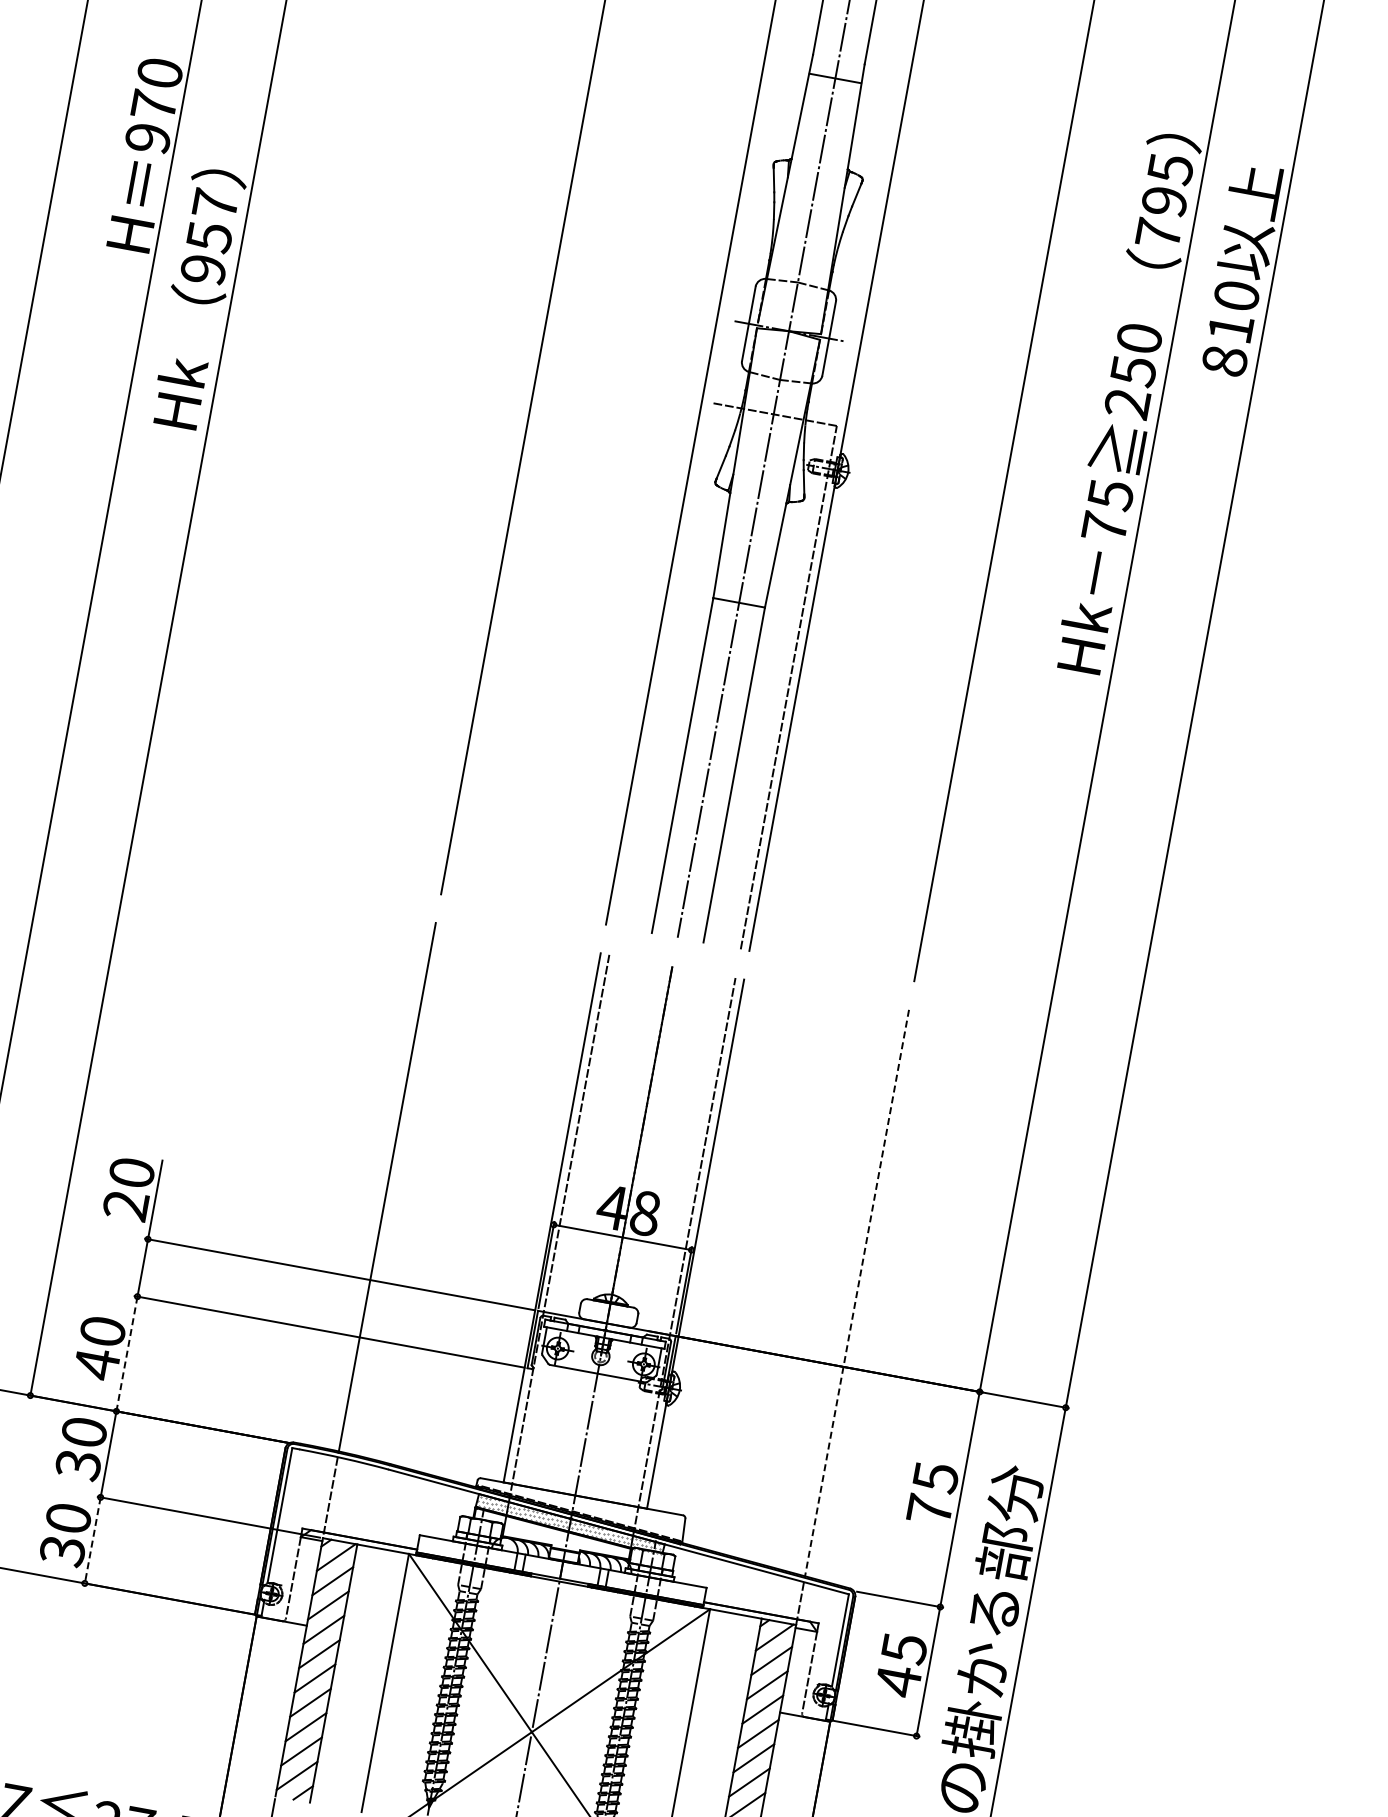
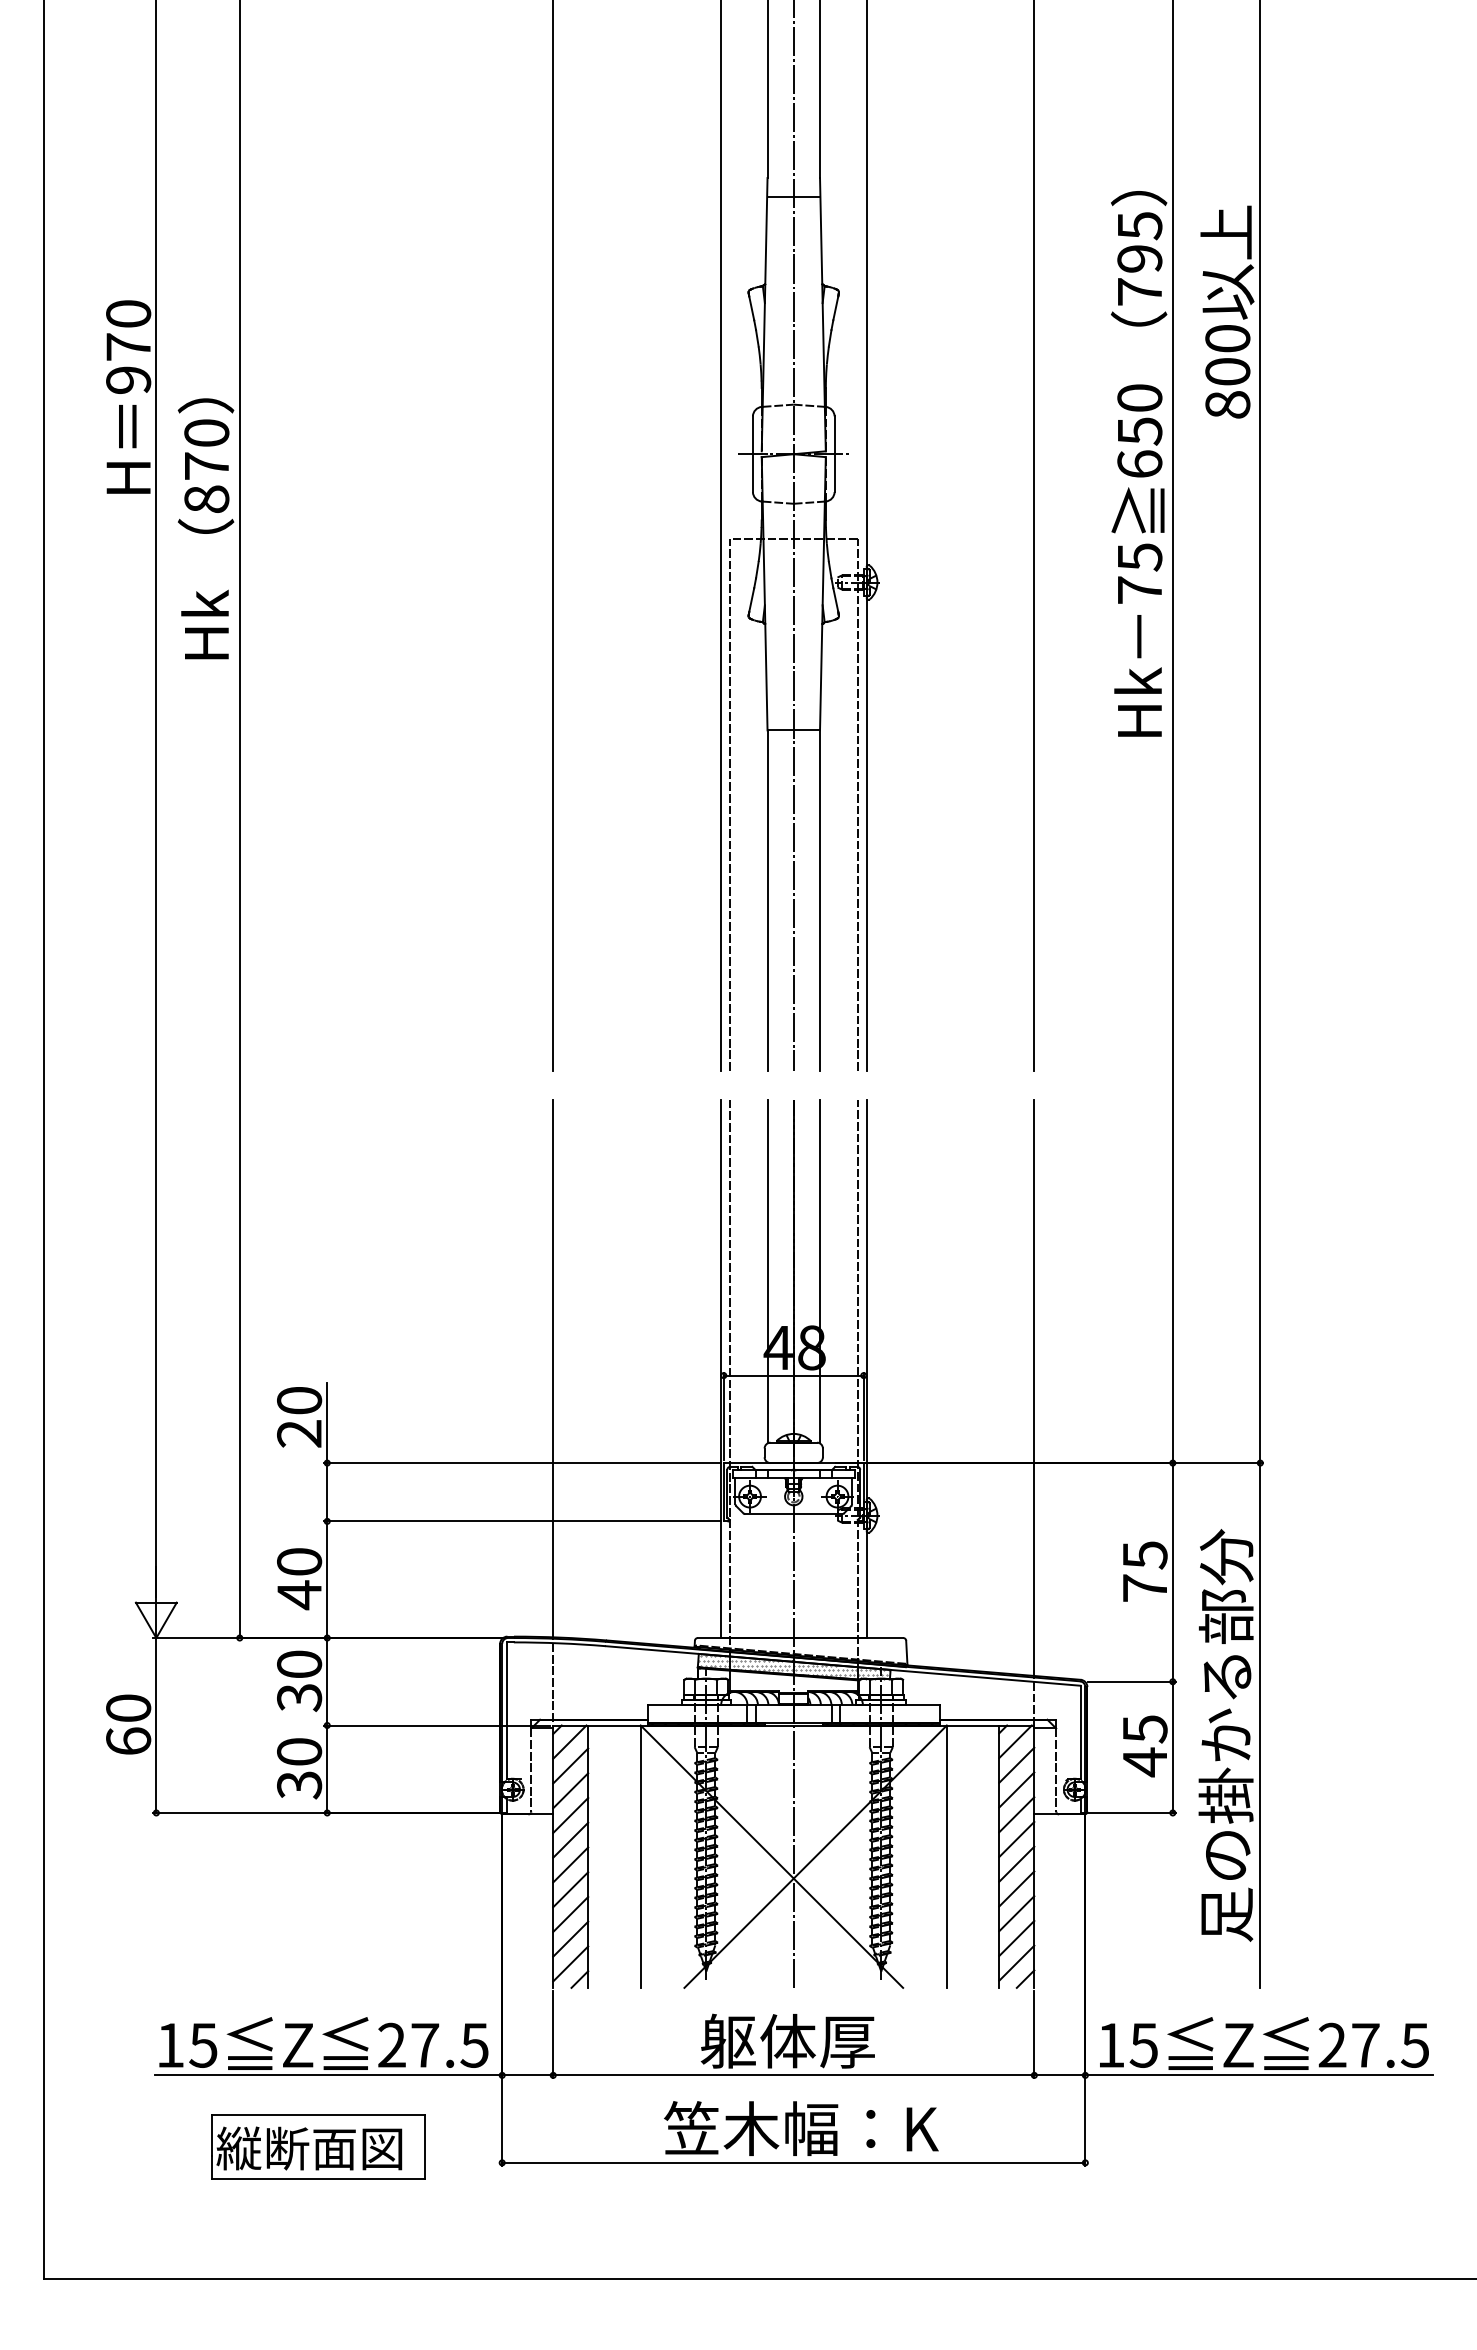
text: (209, 237) -> (206, 466), 957 -> 870
text: (1230, 328) -> (1227, 371), 810 -> 800
text: (1127, 403) -> (1139, 464), 250 -> 650
line: (662, 664) -> (729, 804), added
line: (615, 1130) -> (767, 1271), added
line: (667, 1139) -> (820, 1271), added
line: (857, 1293) -> (1034, 1388), dashed -> solid
line: (127, 1354) -> (327, 1580), dashed -> solid
line: (92, 1540) -> (327, 1769), dashed -> solid

